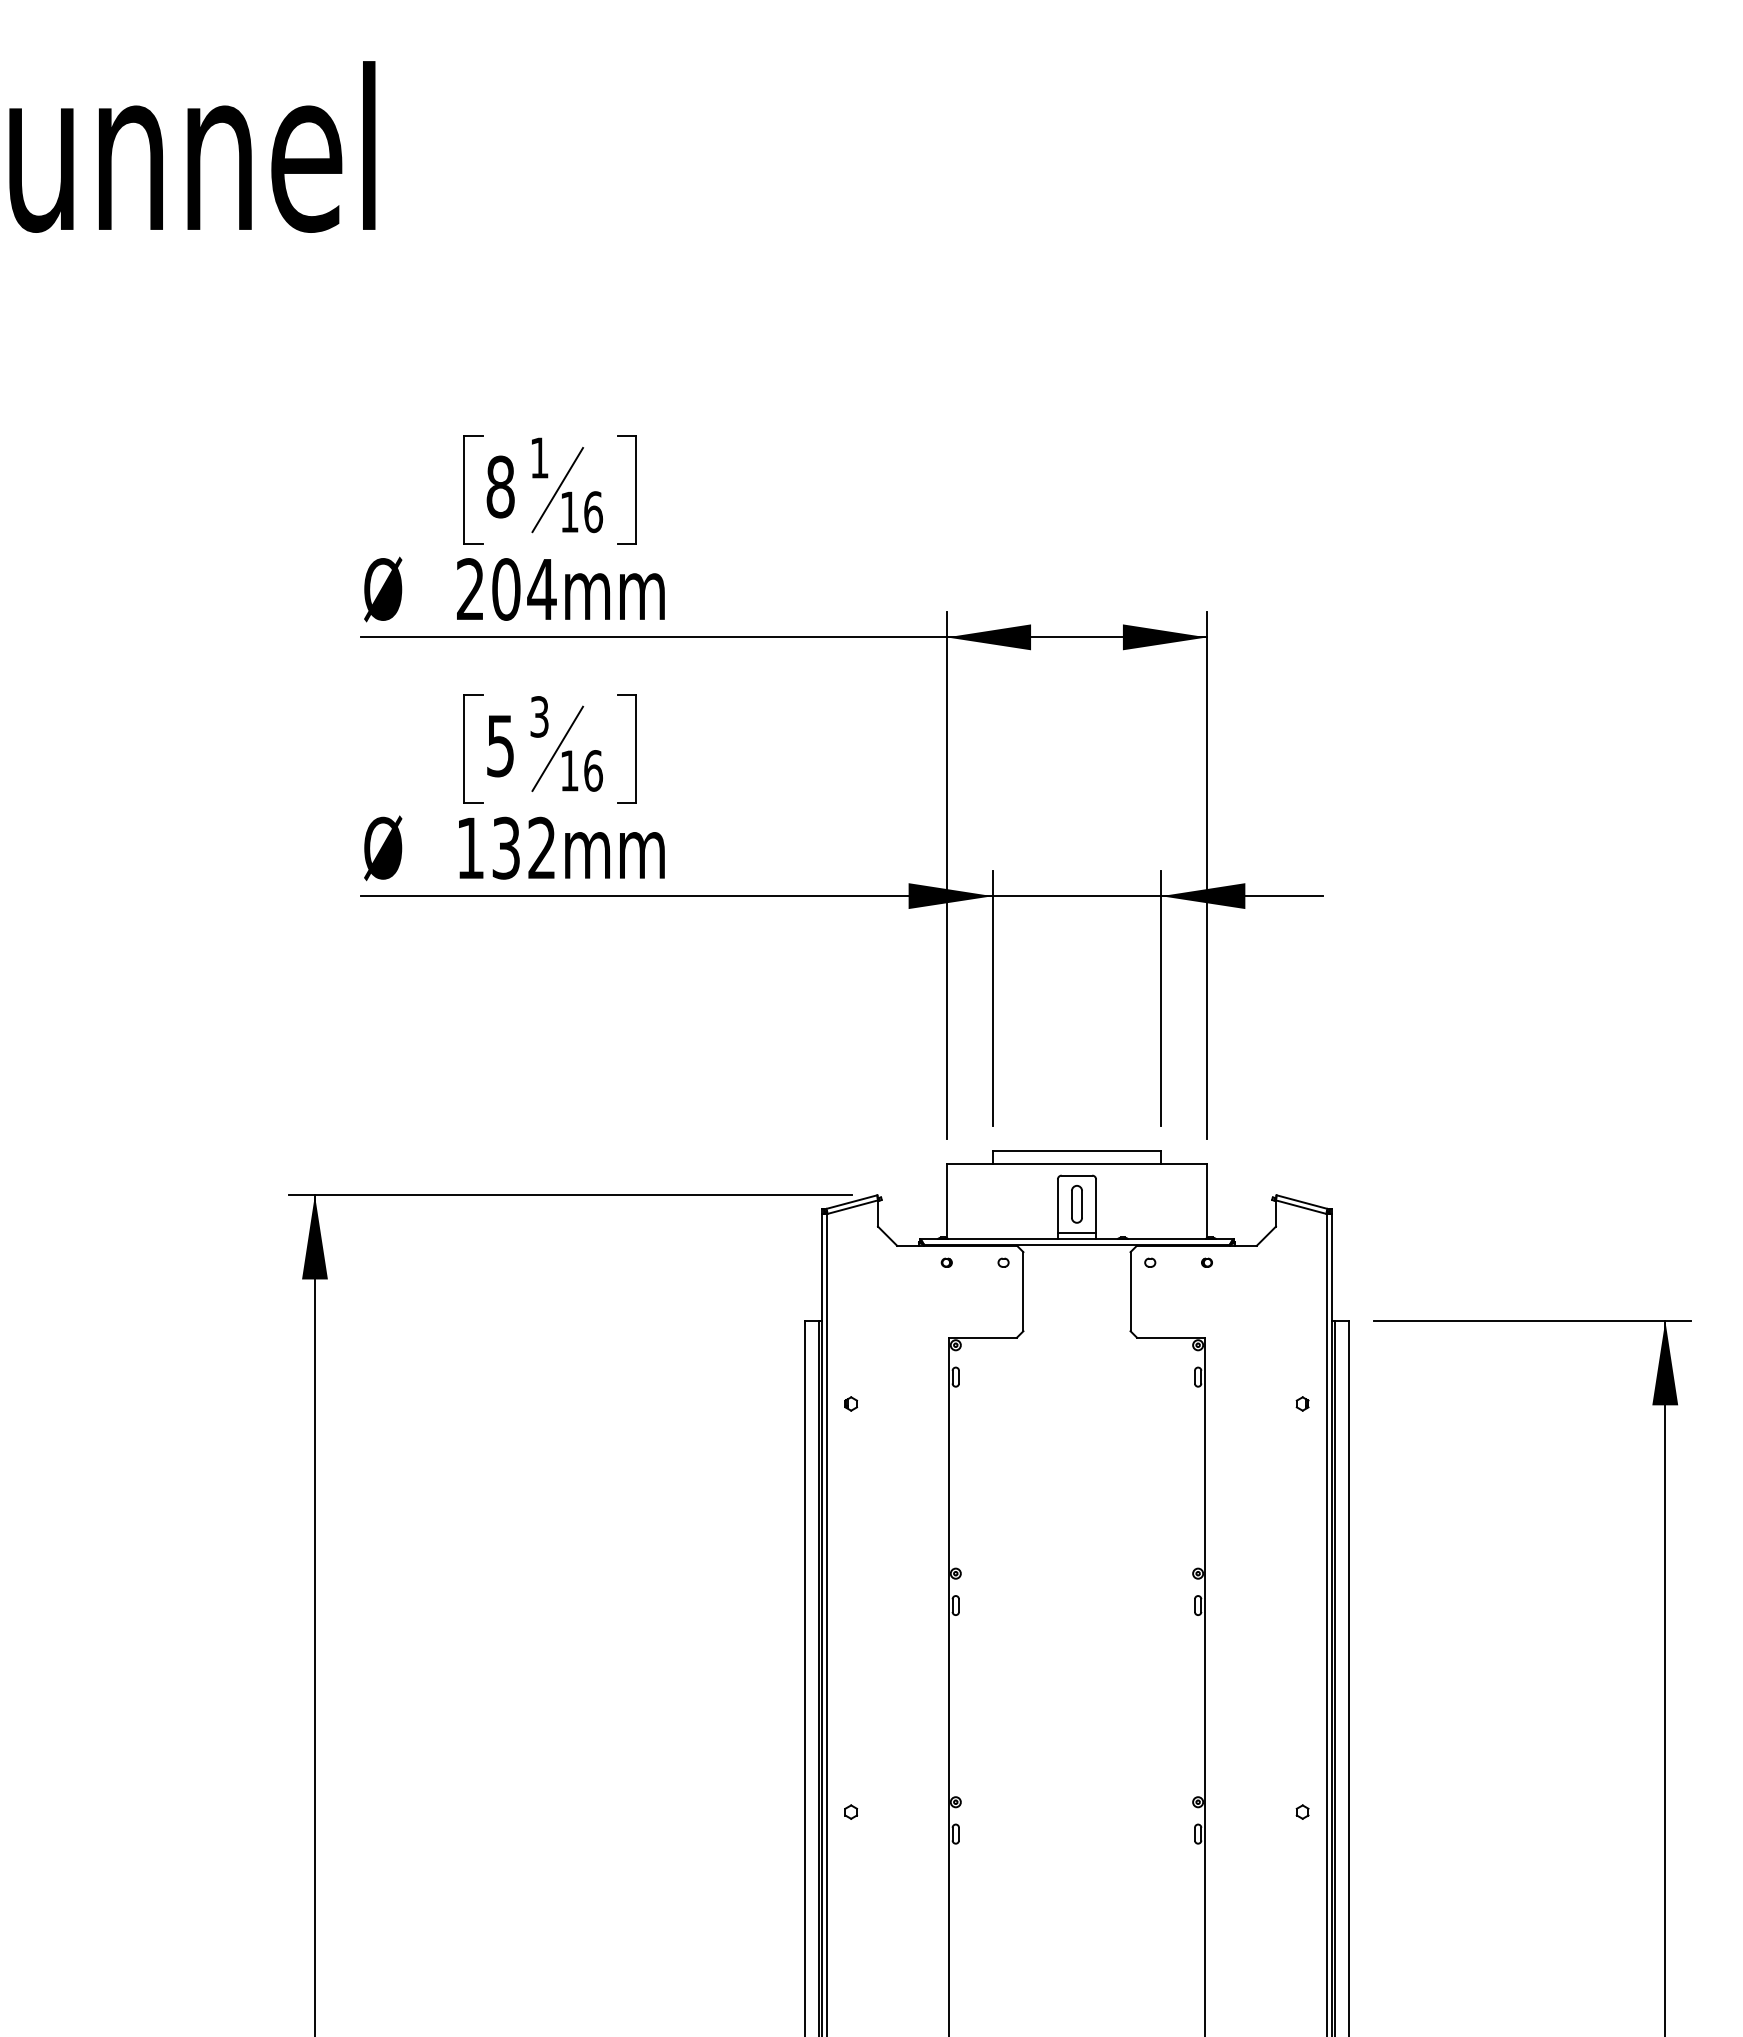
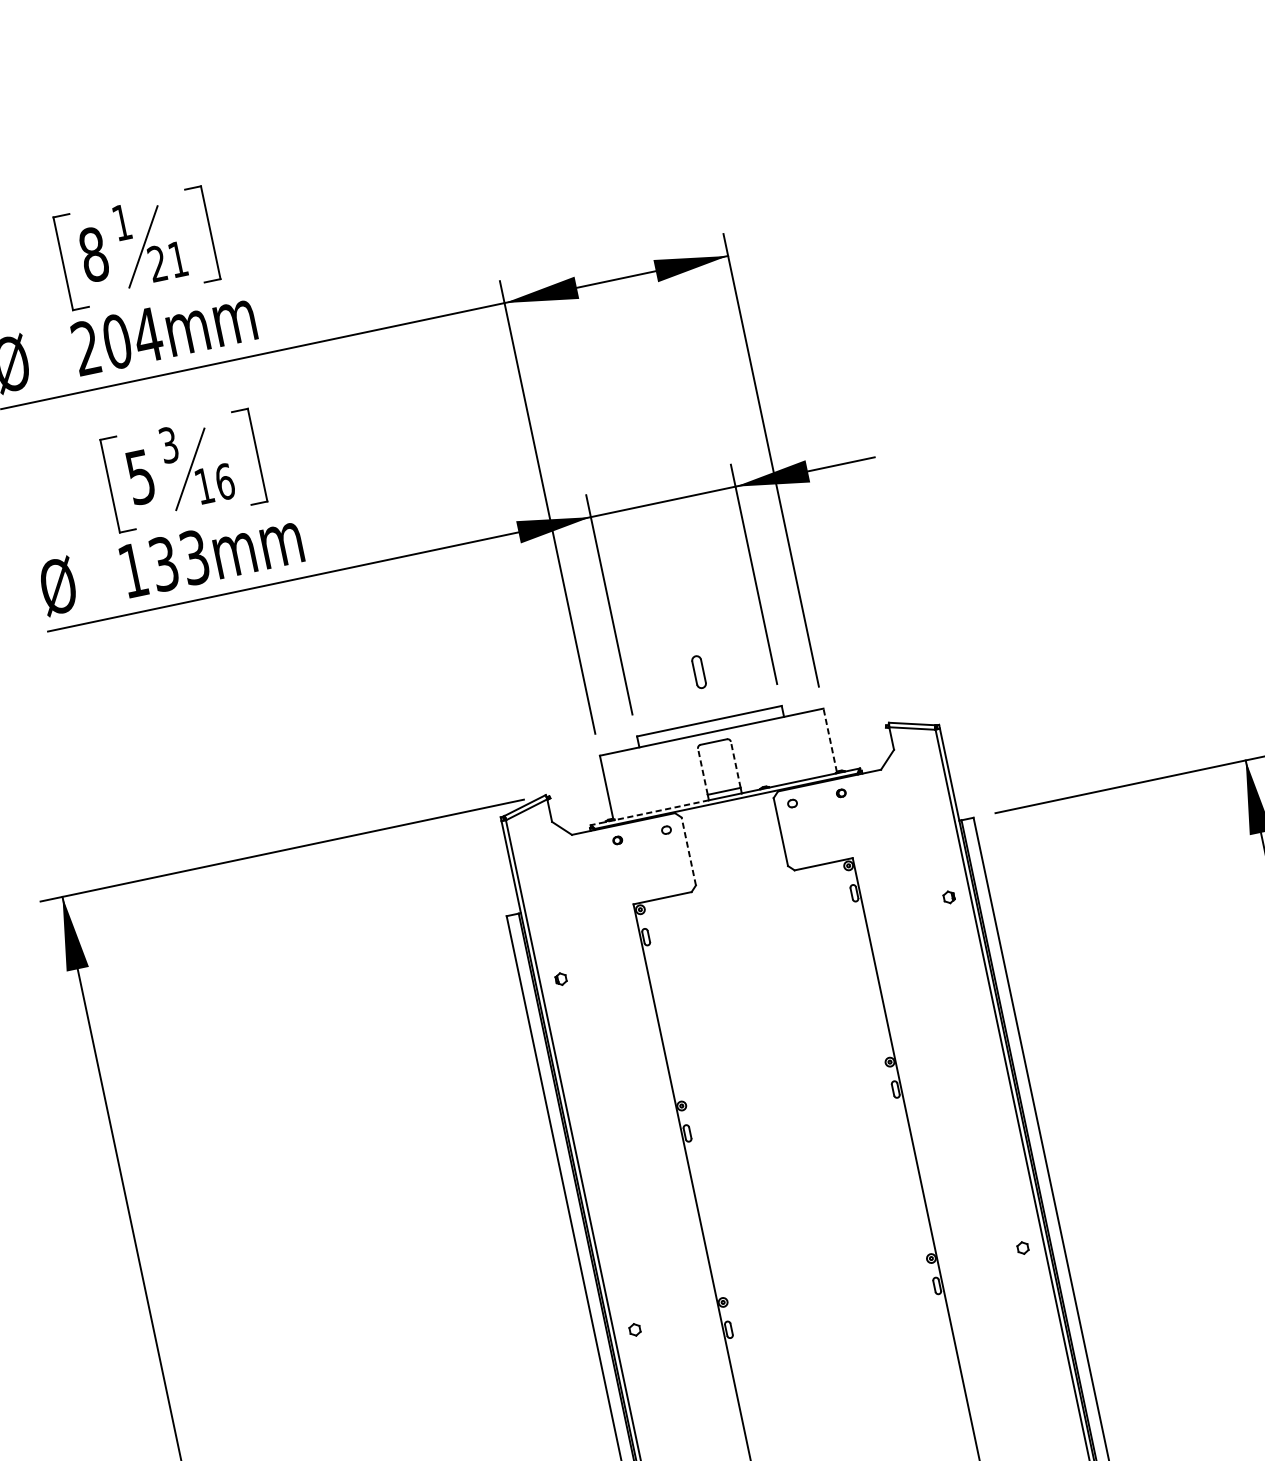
text: (581, 512) -> (167, 261), 16 -> 21
text: (541, 847) -> (194, 557), 132mm -> 133mm
line: (1207, 1201) -> (830, 740), solid -> dashed
part: (1076, 1204) -> (698, 672), moved
line: (1057, 1206) -> (702, 772), solid -> dashed
line: (1096, 1206) -> (736, 765), solid -> dashed
line: (988, 1239) -> (649, 812), solid -> dashed
line: (1023, 1291) -> (688, 851), solid -> dashed

